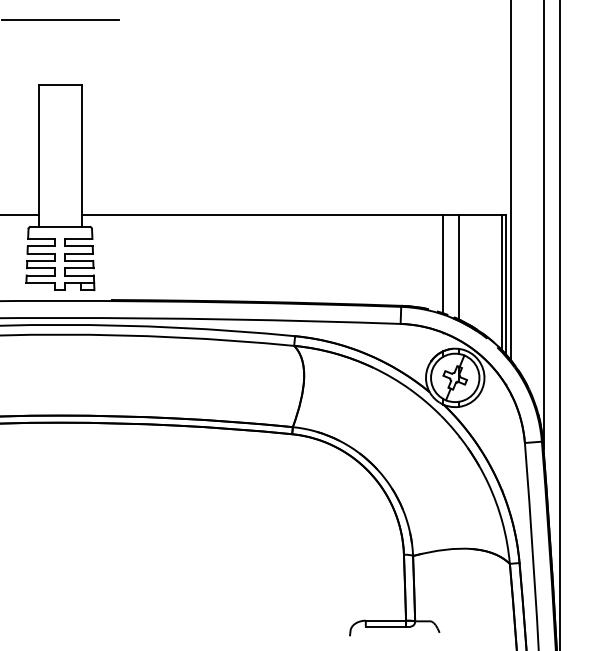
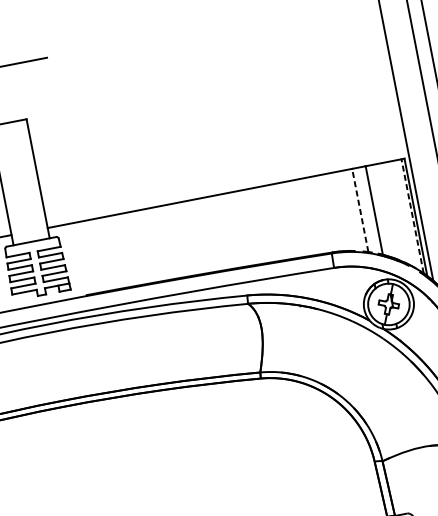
line: (443, 263) -> (360, 210), solid -> dashed
line: (501, 282) -> (412, 216), solid -> dashed

